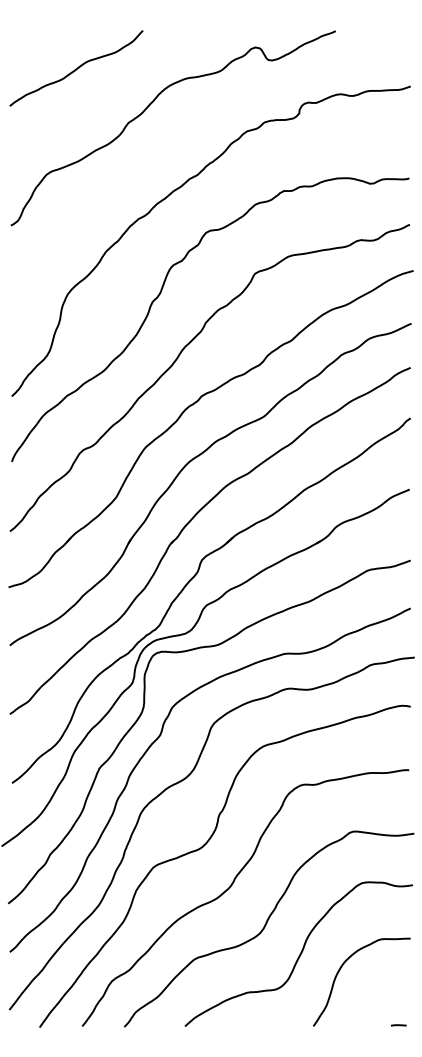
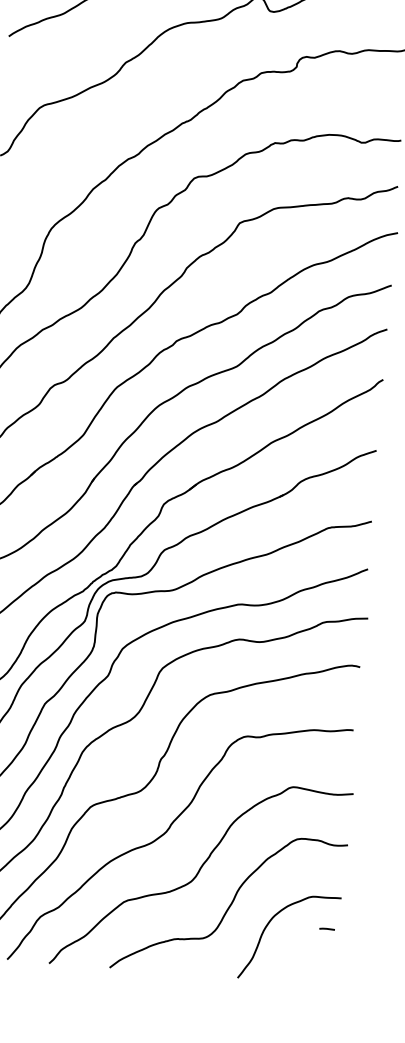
line: (398, 1025) -> (326, 929), moved

